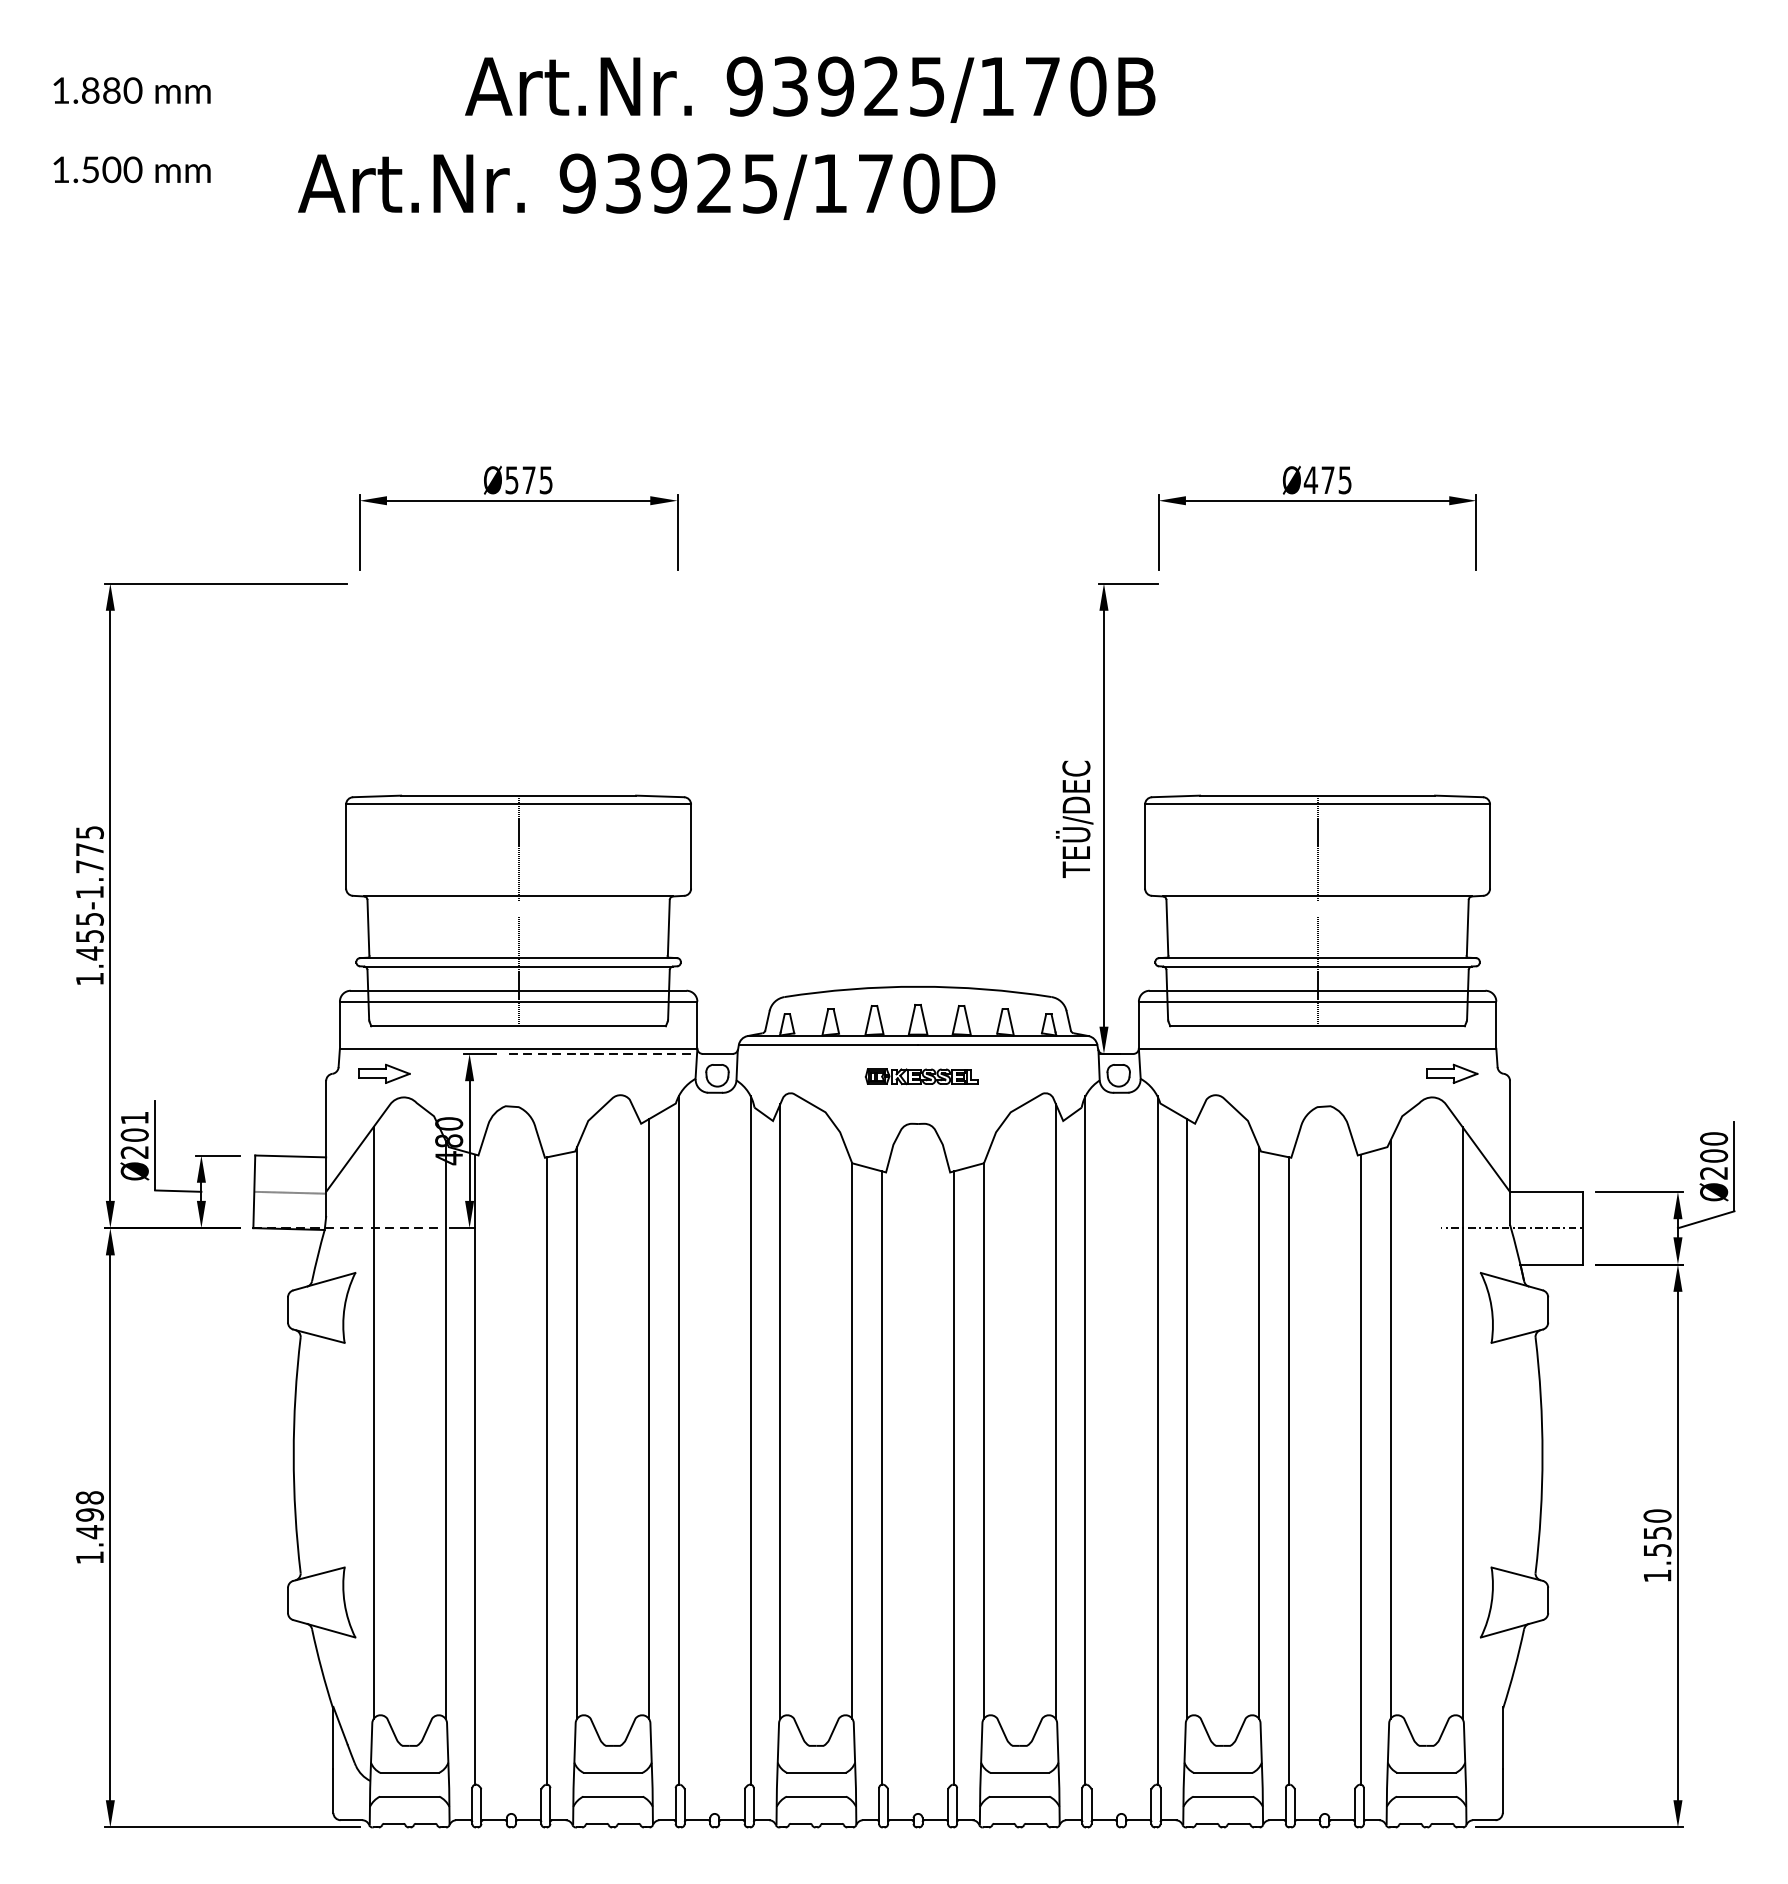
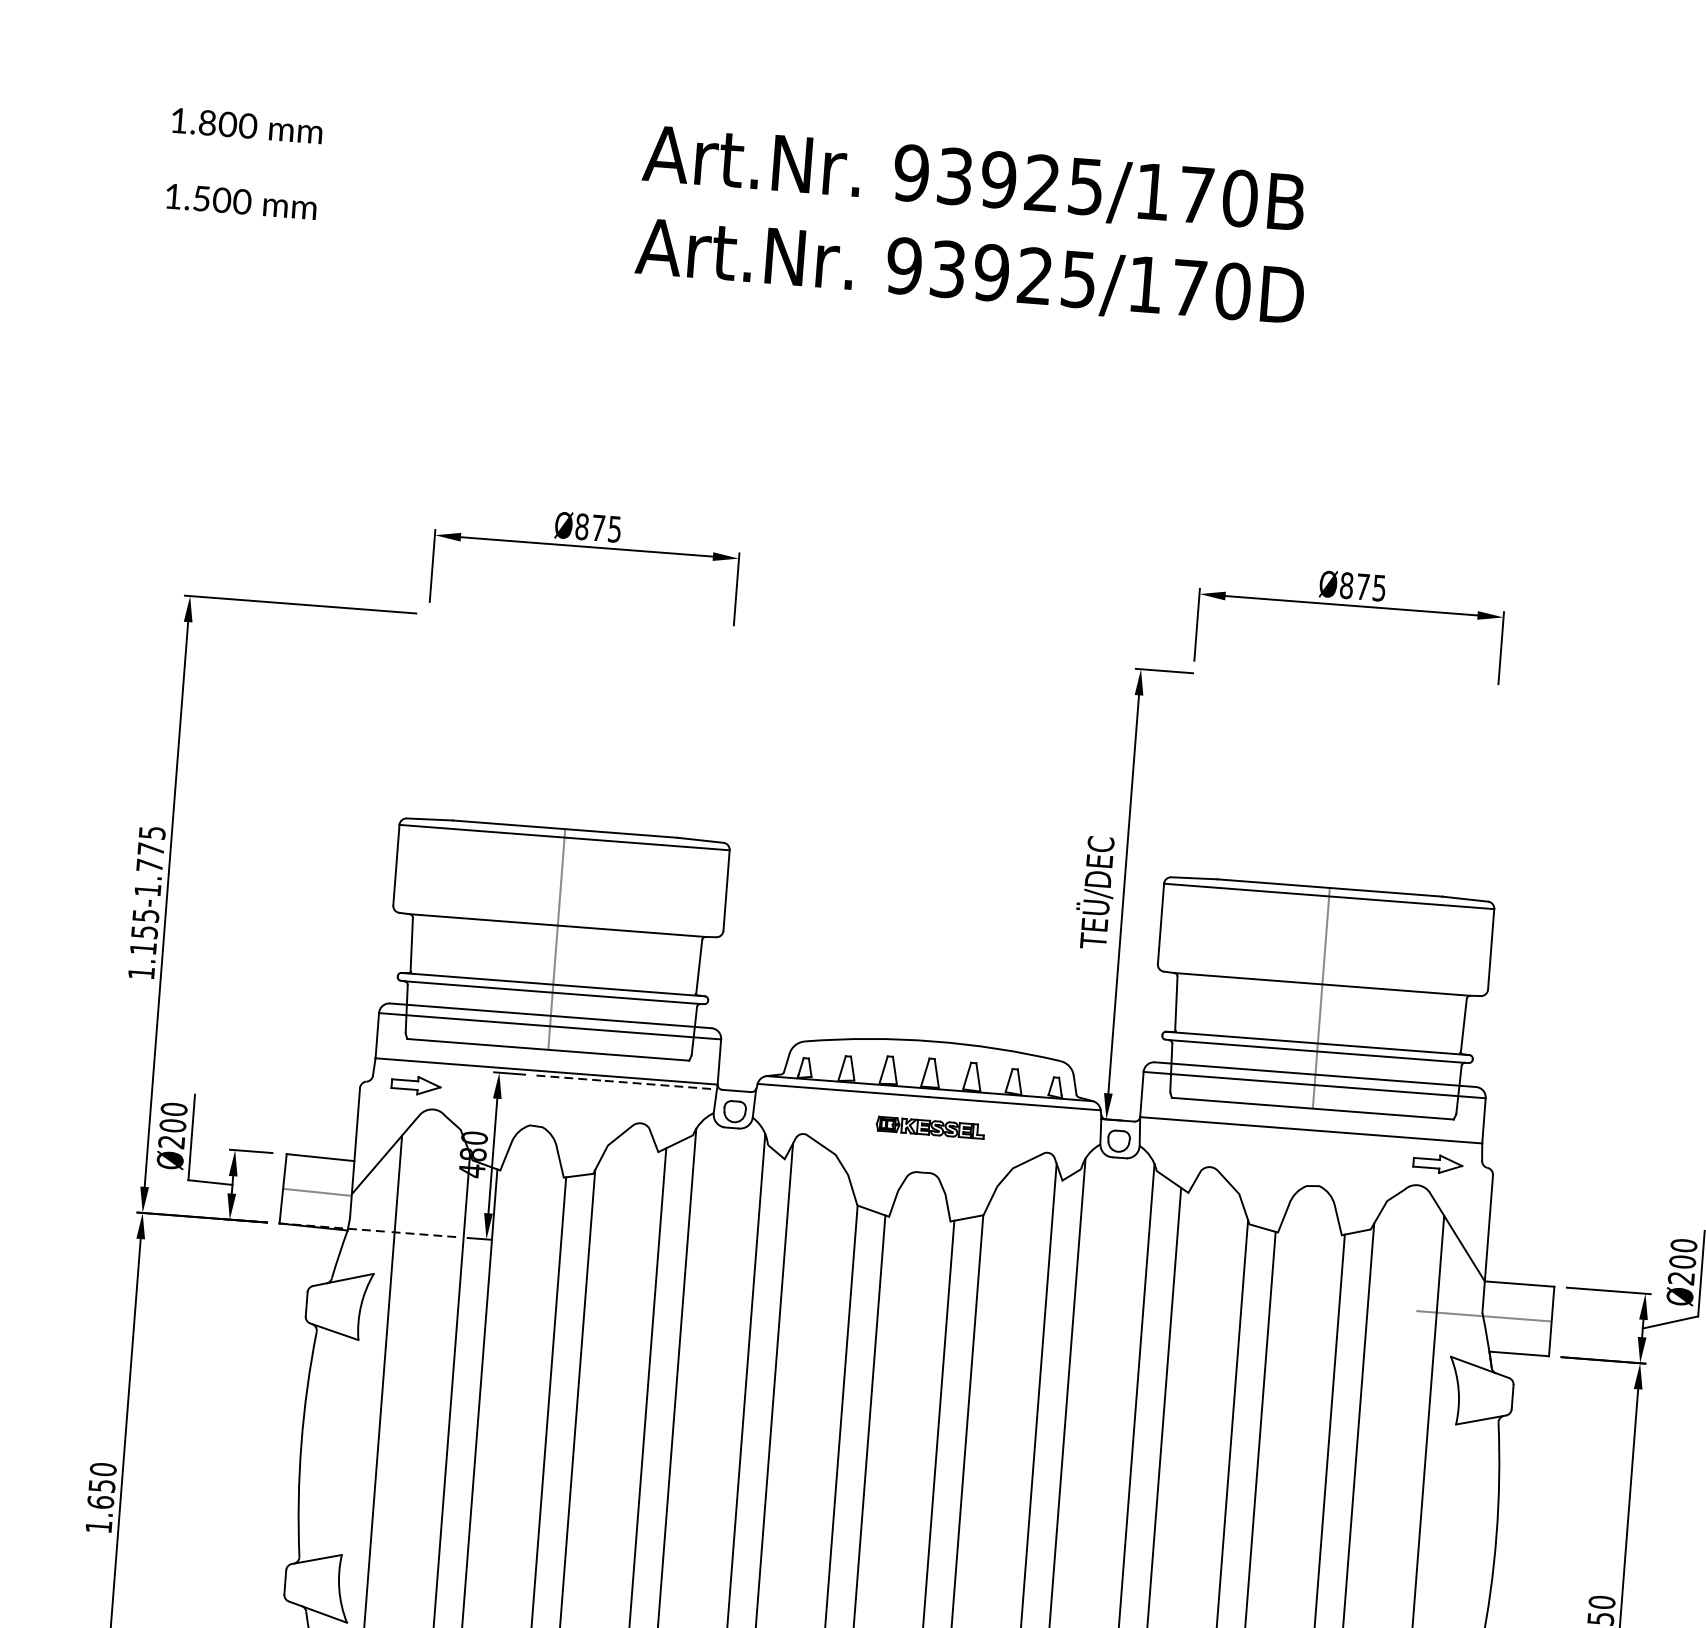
text: (810, 89) -> (974, 180), moved
text: (111, 90) -> (227, 124), 1.880 -> 1.800
text: (646, 186) -> (969, 273), moved
text: (511, 480) -> (581, 527), Ø575 -> Ø875
text: (1310, 480) -> (1346, 585), Ø475 -> Ø875
text: (89, 953) -> (142, 948), 1.455-1.775 -> 1.155-1.775
text: (134, 1117) -> (173, 1108), Ø201 -> Ø200
text: (89, 1515) -> (101, 1486), 1.498 -> 1.650

